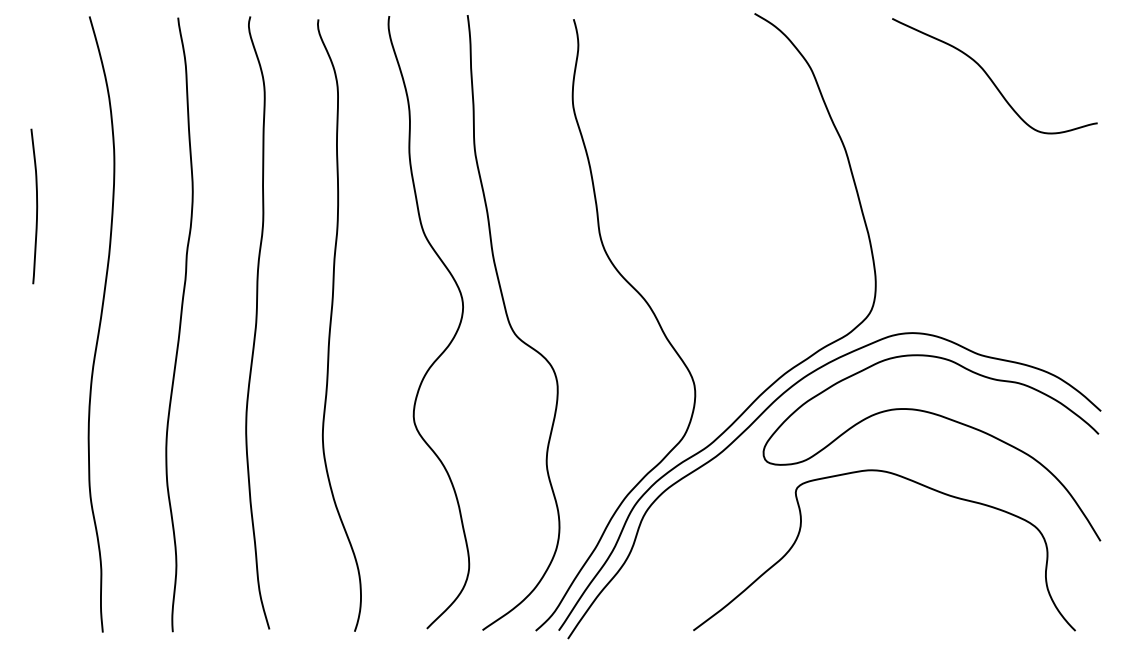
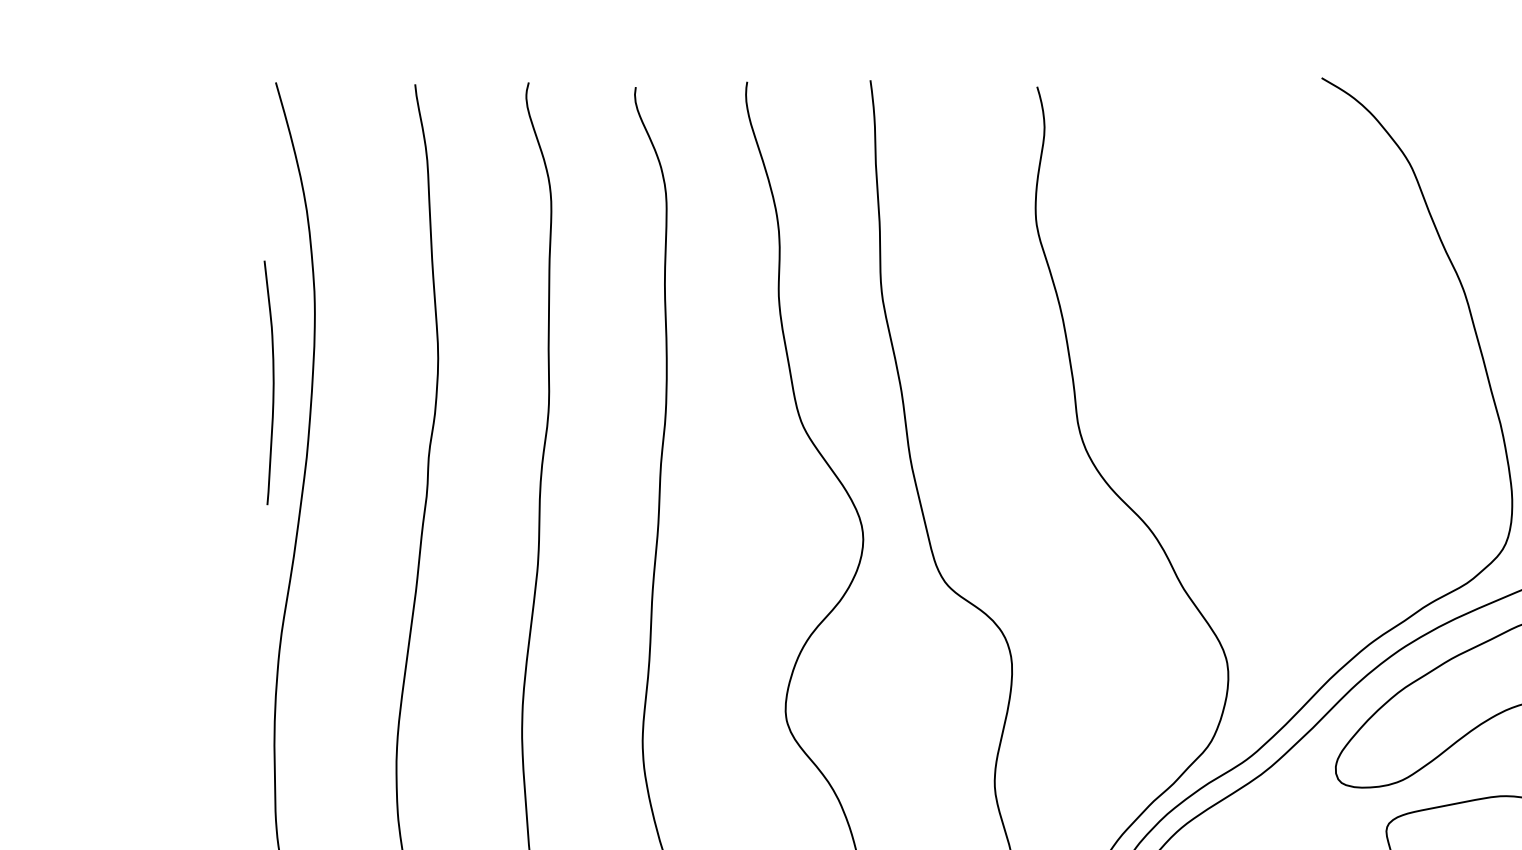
curve: (36, 206) -> (272, 382), moved

